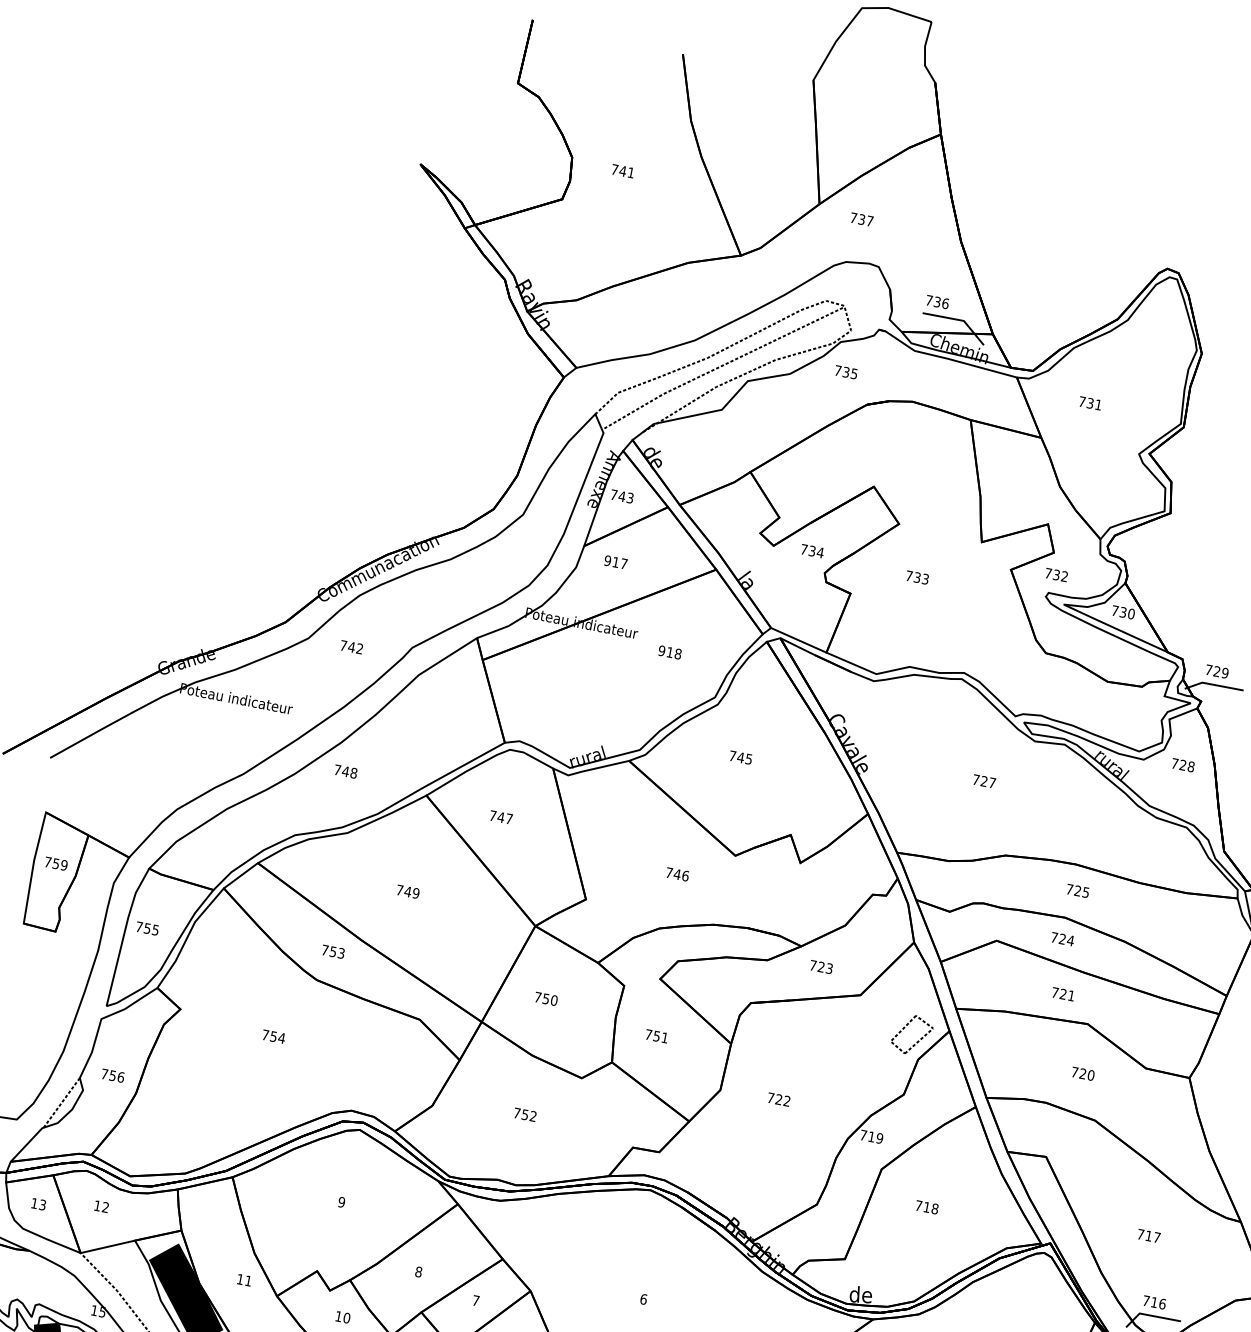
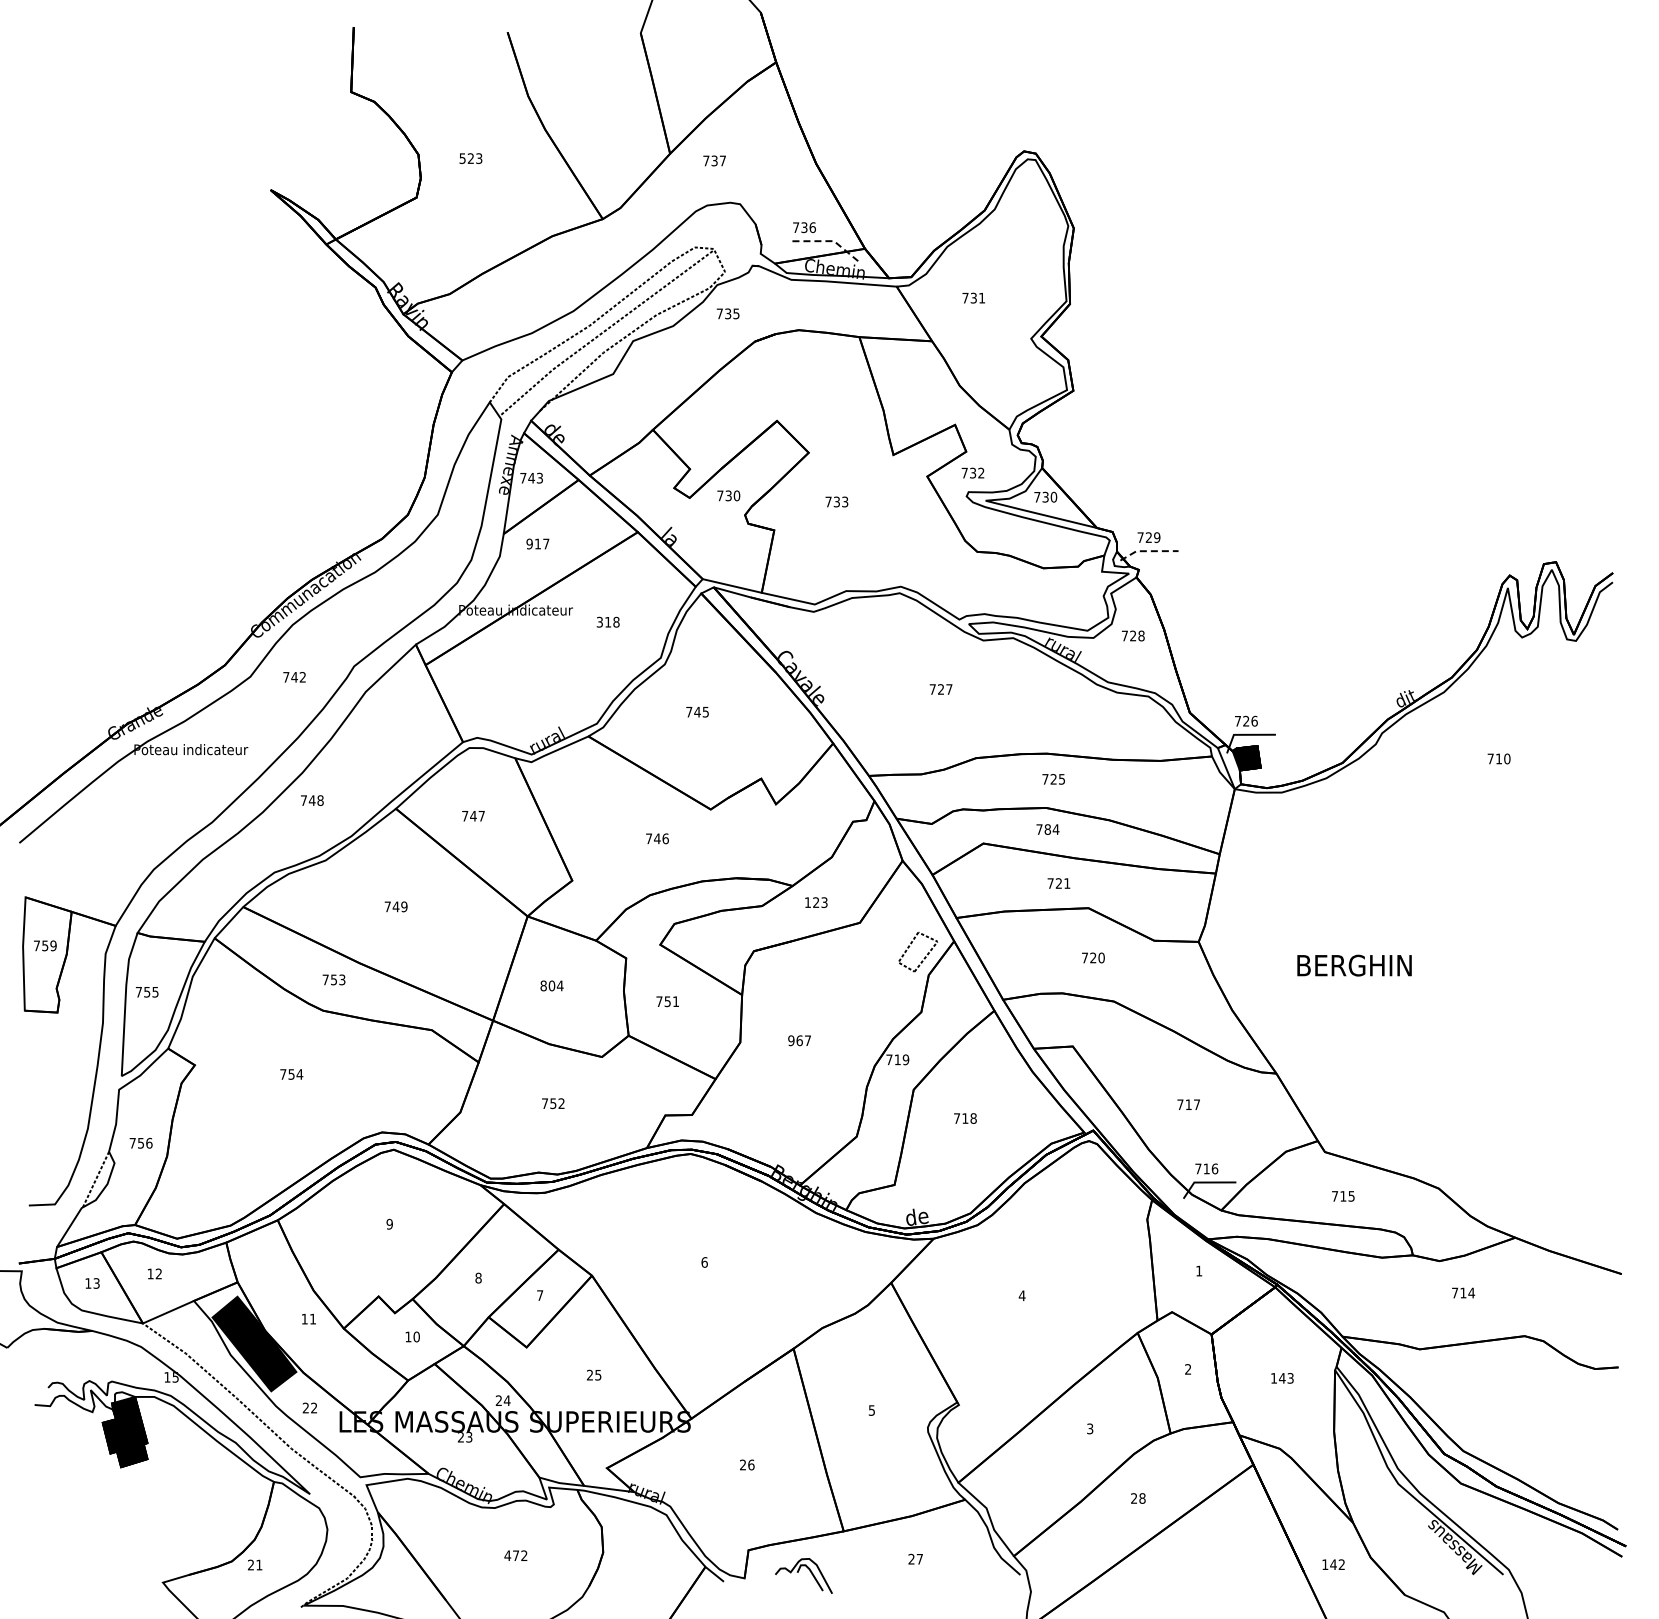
text: (622, 171) -> (470, 158), 741 -> 523
line: (959, 320) -> (829, 241), solid -> dashed
text: (820, 552) -> (736, 495), 734 -> 730
text: (661, 651) -> (599, 622), 918 -> 318
line: (1214, 685) -> (1148, 551), solid -> dashed
text: (1062, 939) -> (1047, 829), 724 -> 784
text: (812, 965) -> (807, 902), 723 -> 123
text: (545, 998) -> (551, 985), 750 -> 804
text: (778, 1099) -> (799, 1040), 722 -> 967

